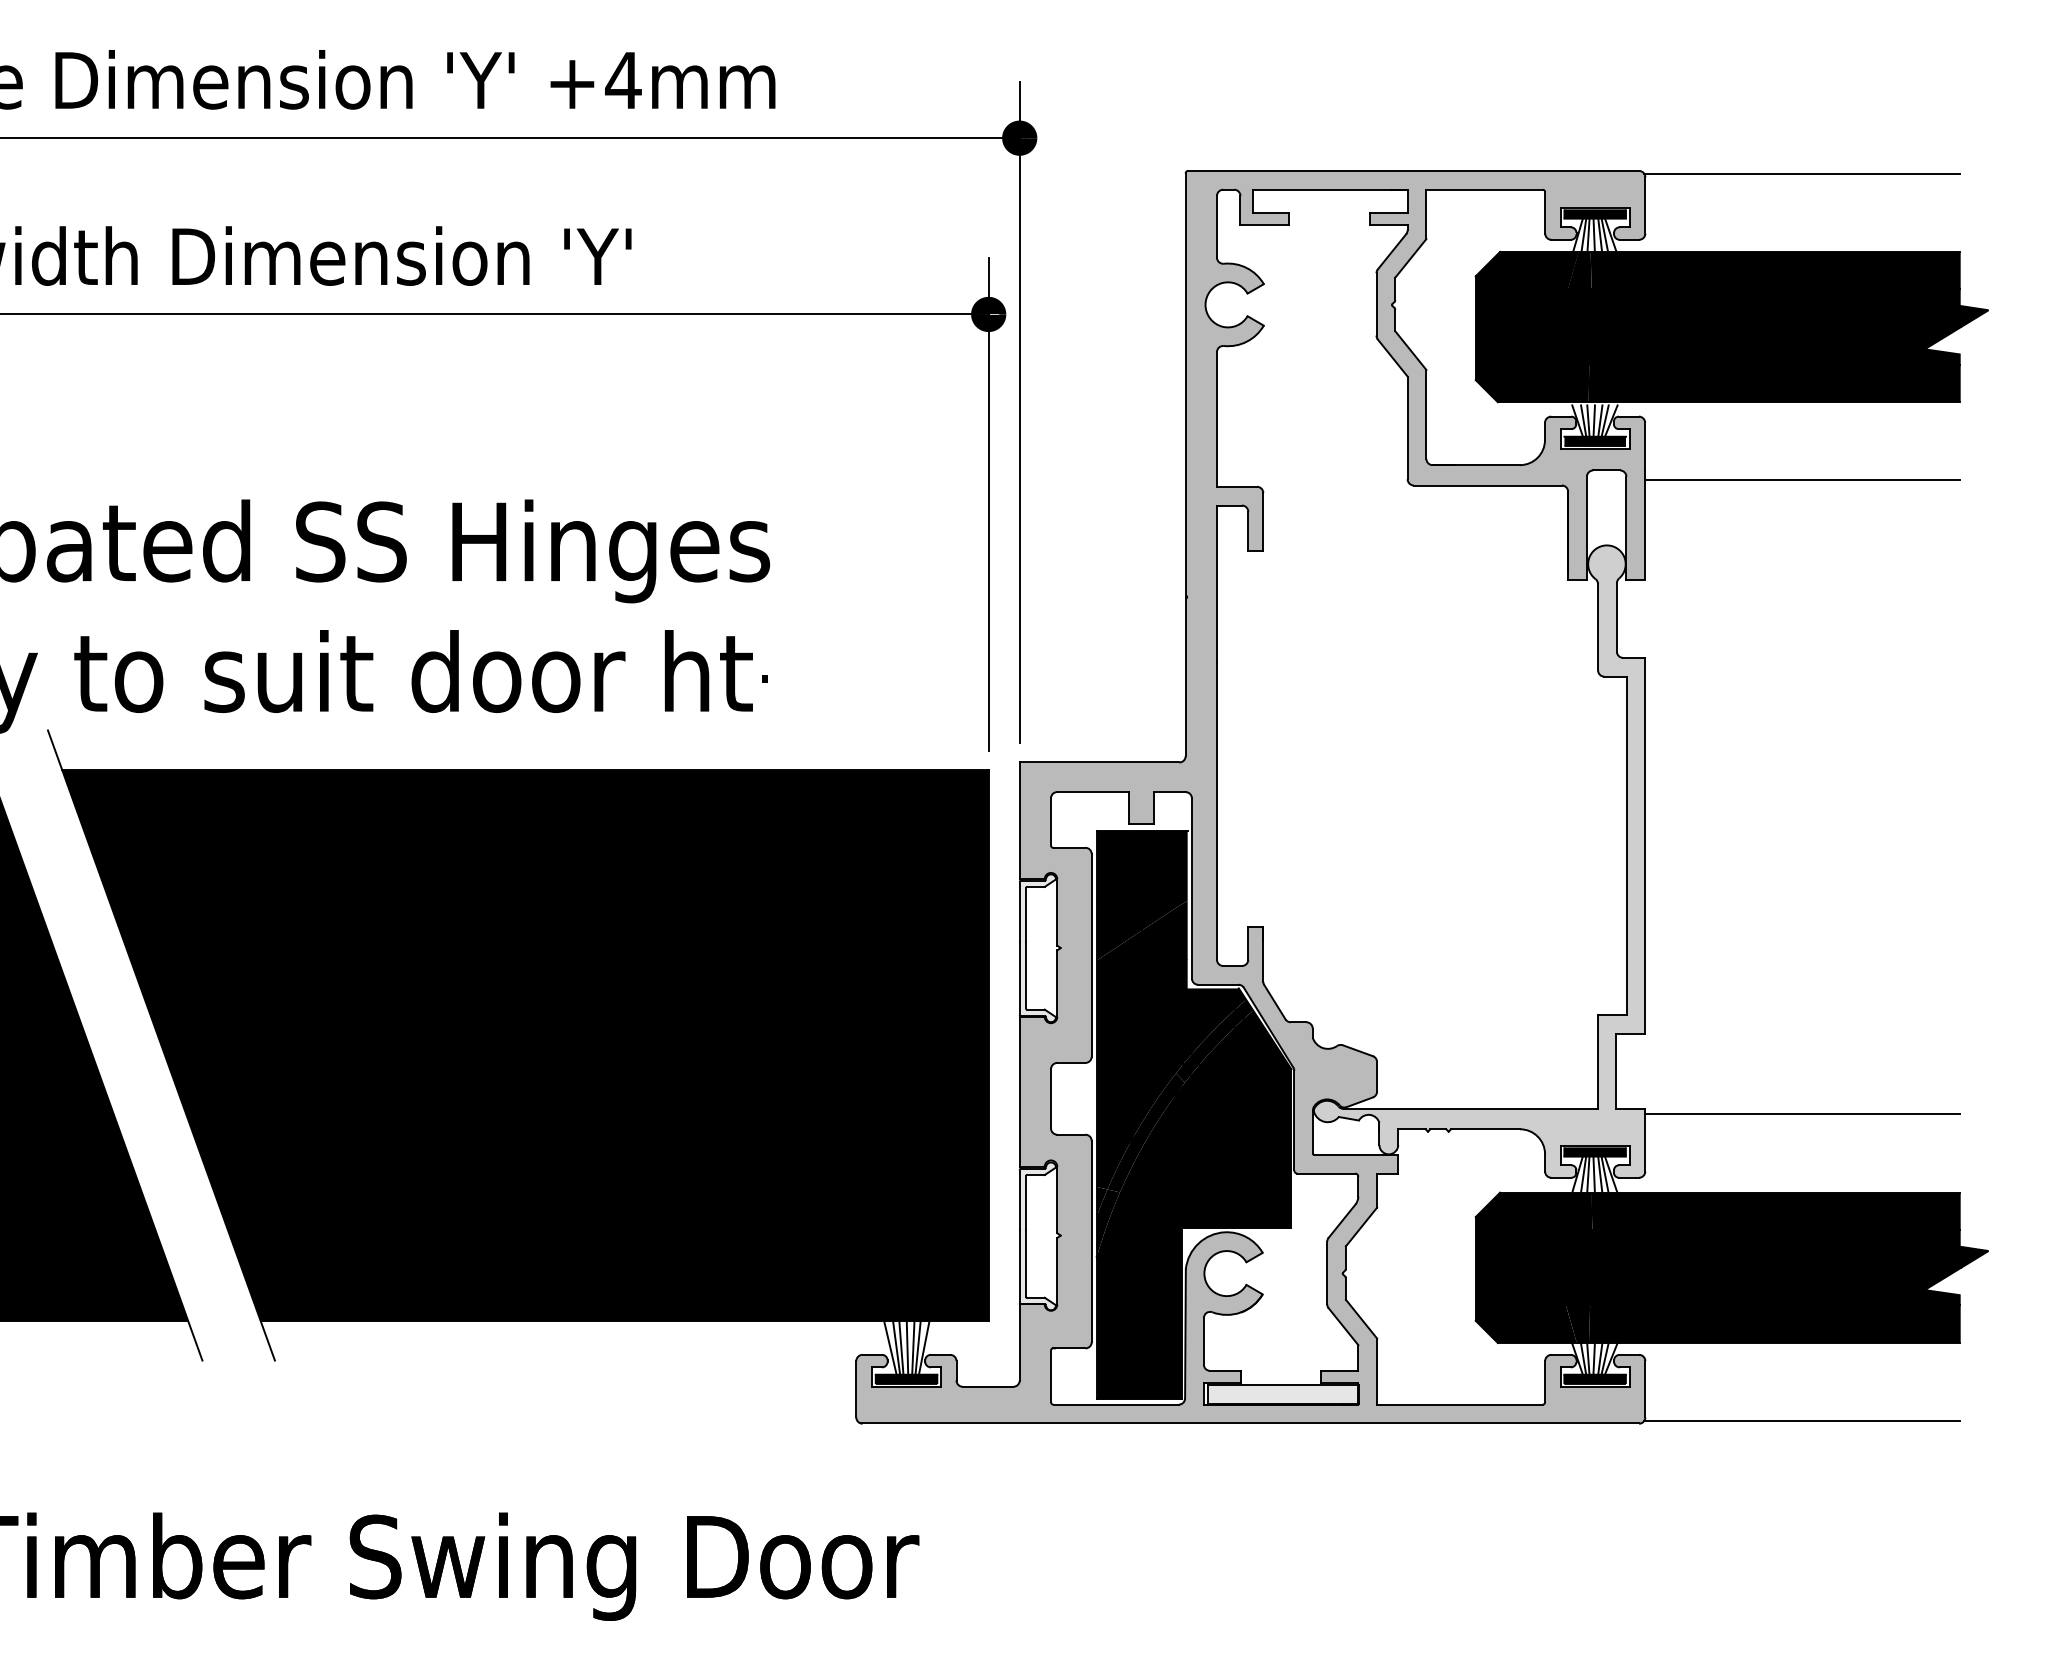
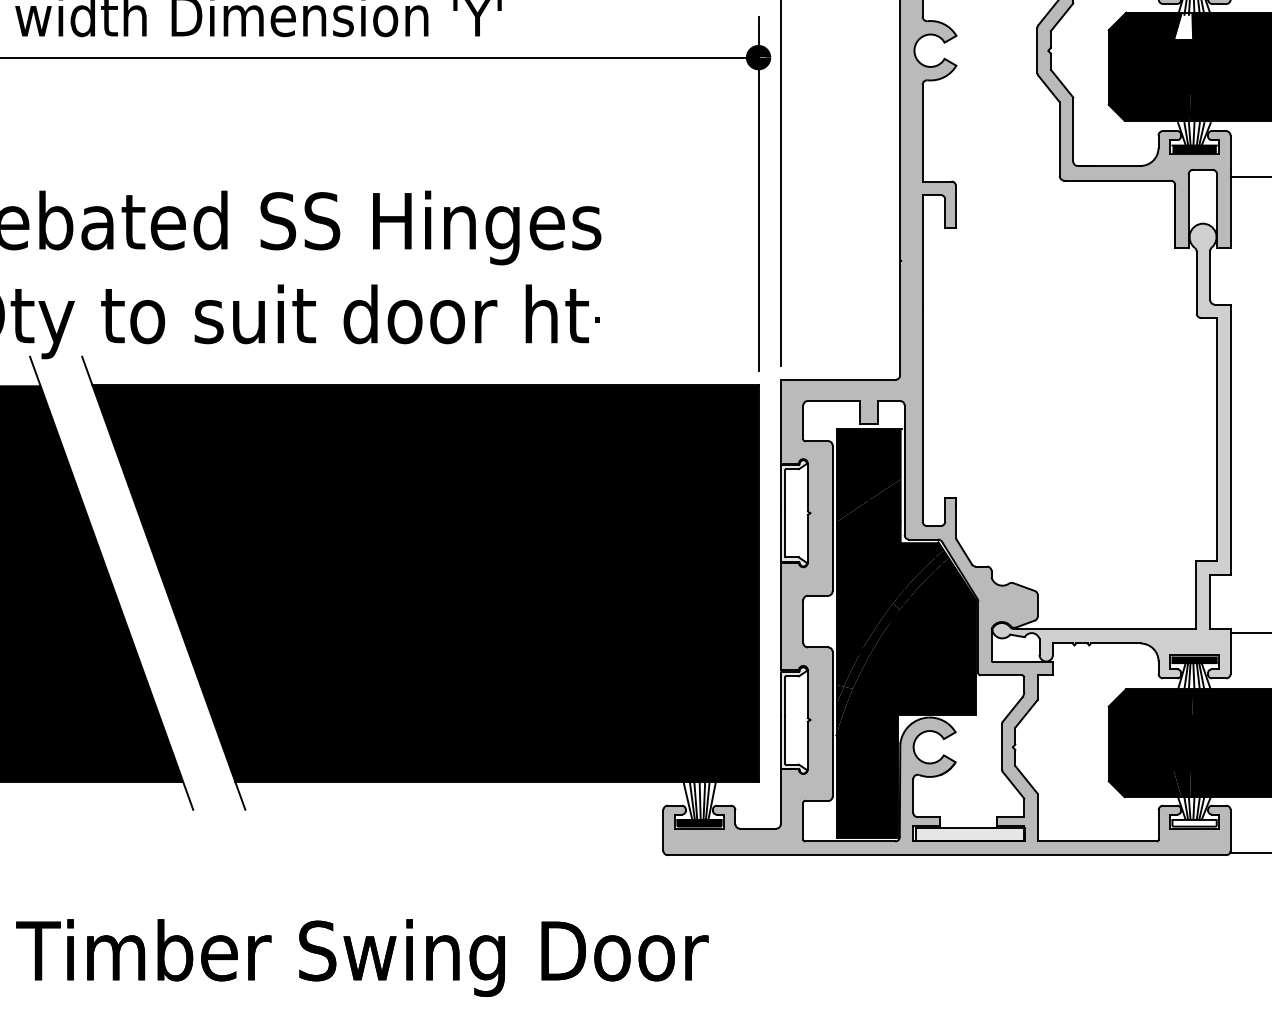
fill: (1579, 270) -> (1183, 26), removed
fill: (1594, 1378) -> (1194, 822), removed

